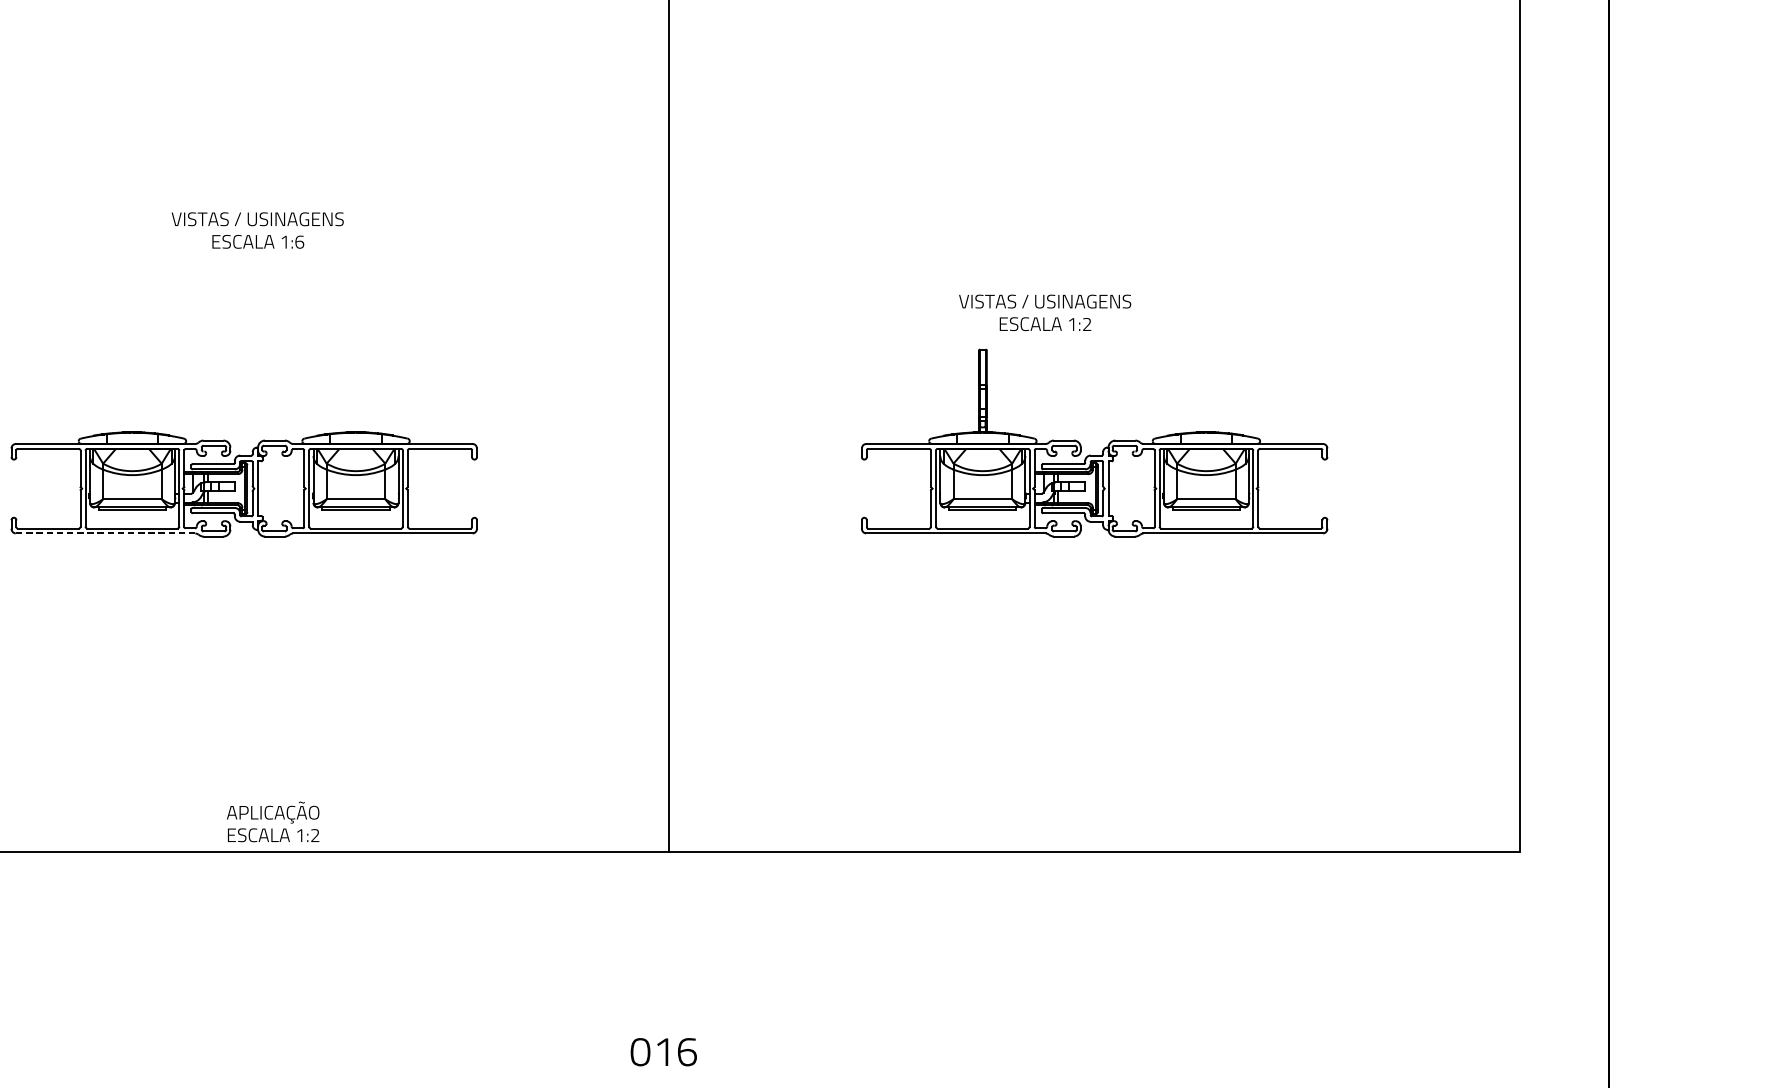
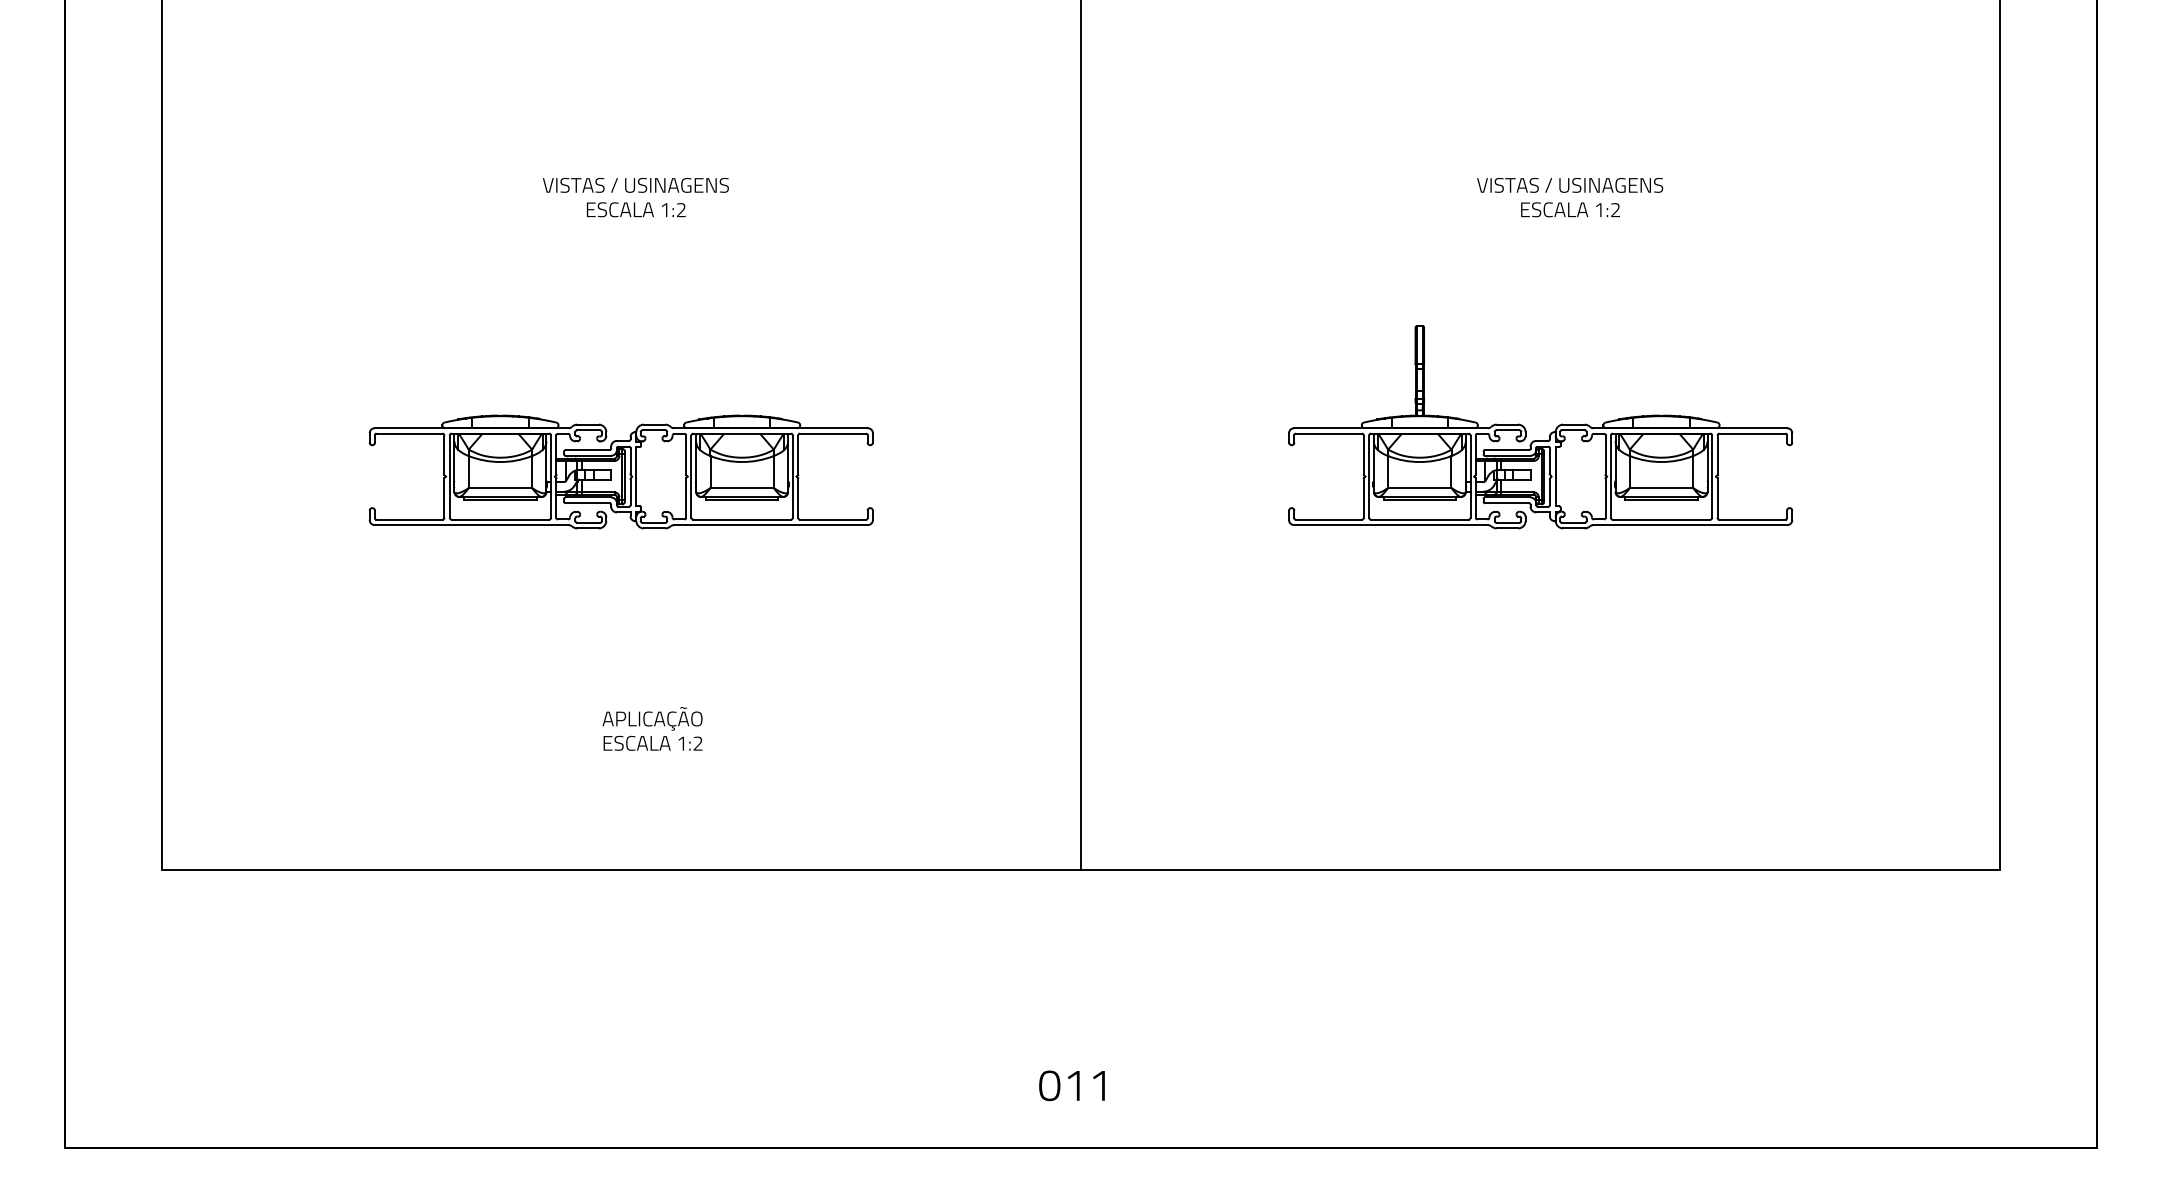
text: (299, 242) -> (681, 210), 1:6 -> 1:2
text: (1045, 312) -> (1570, 197), moved
line: (104, 533) -> (470, 525), dashed -> solid
text: (273, 821) -> (652, 728), moved
text: (687, 1051) -> (1100, 1085), 016 -> 011

